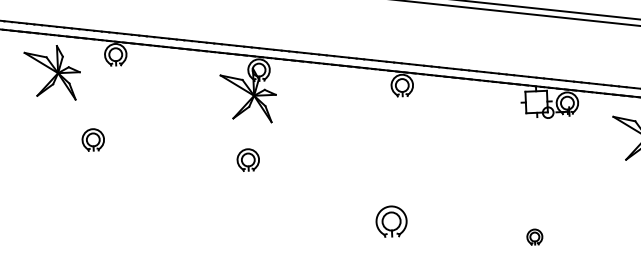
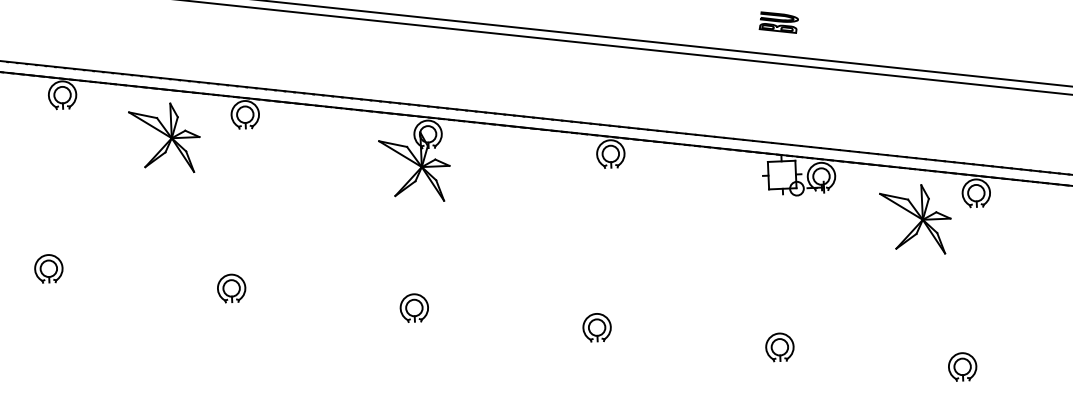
part: (93, 140) -> (231, 288), moved
part: (247, 159) -> (413, 307), moved
part: (391, 221) -> (596, 327), size x0.71
part: (534, 237) -> (779, 347), size x1.43

